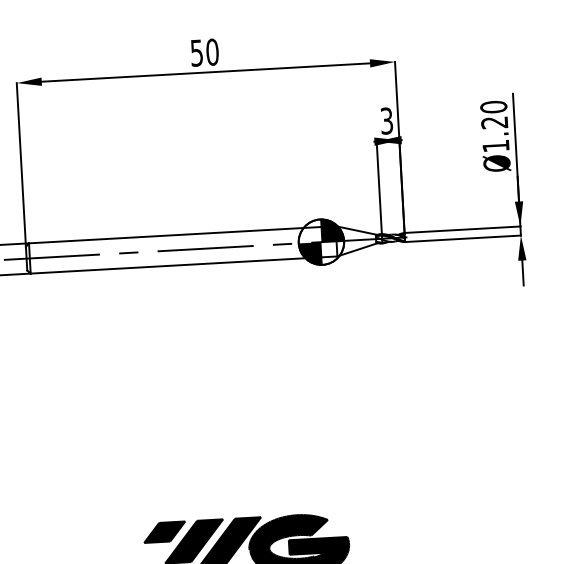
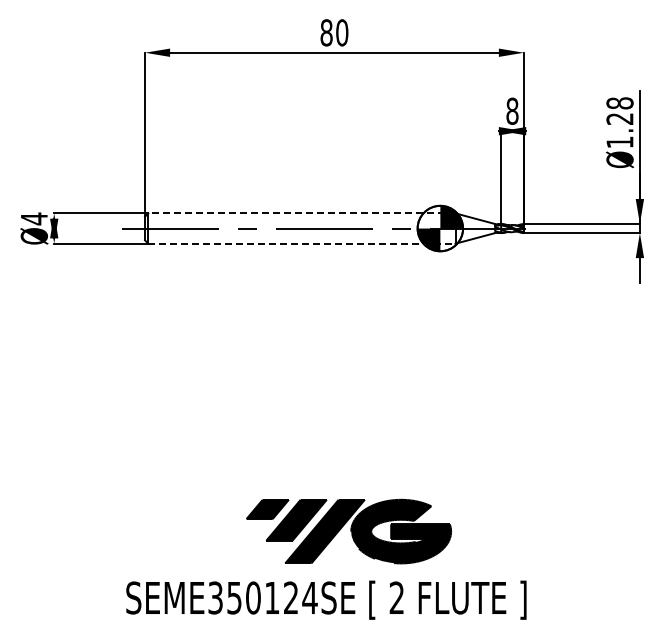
text: (196, 52) -> (326, 32), 50 -> 80
text: (493, 107) -> (619, 103), Ø1.20 -> Ø1.28
text: (386, 120) -> (512, 110), 3 -> 8
line: (181, 234) -> (301, 213), solid -> dashed
line: (183, 264) -> (301, 243), solid -> dashed

